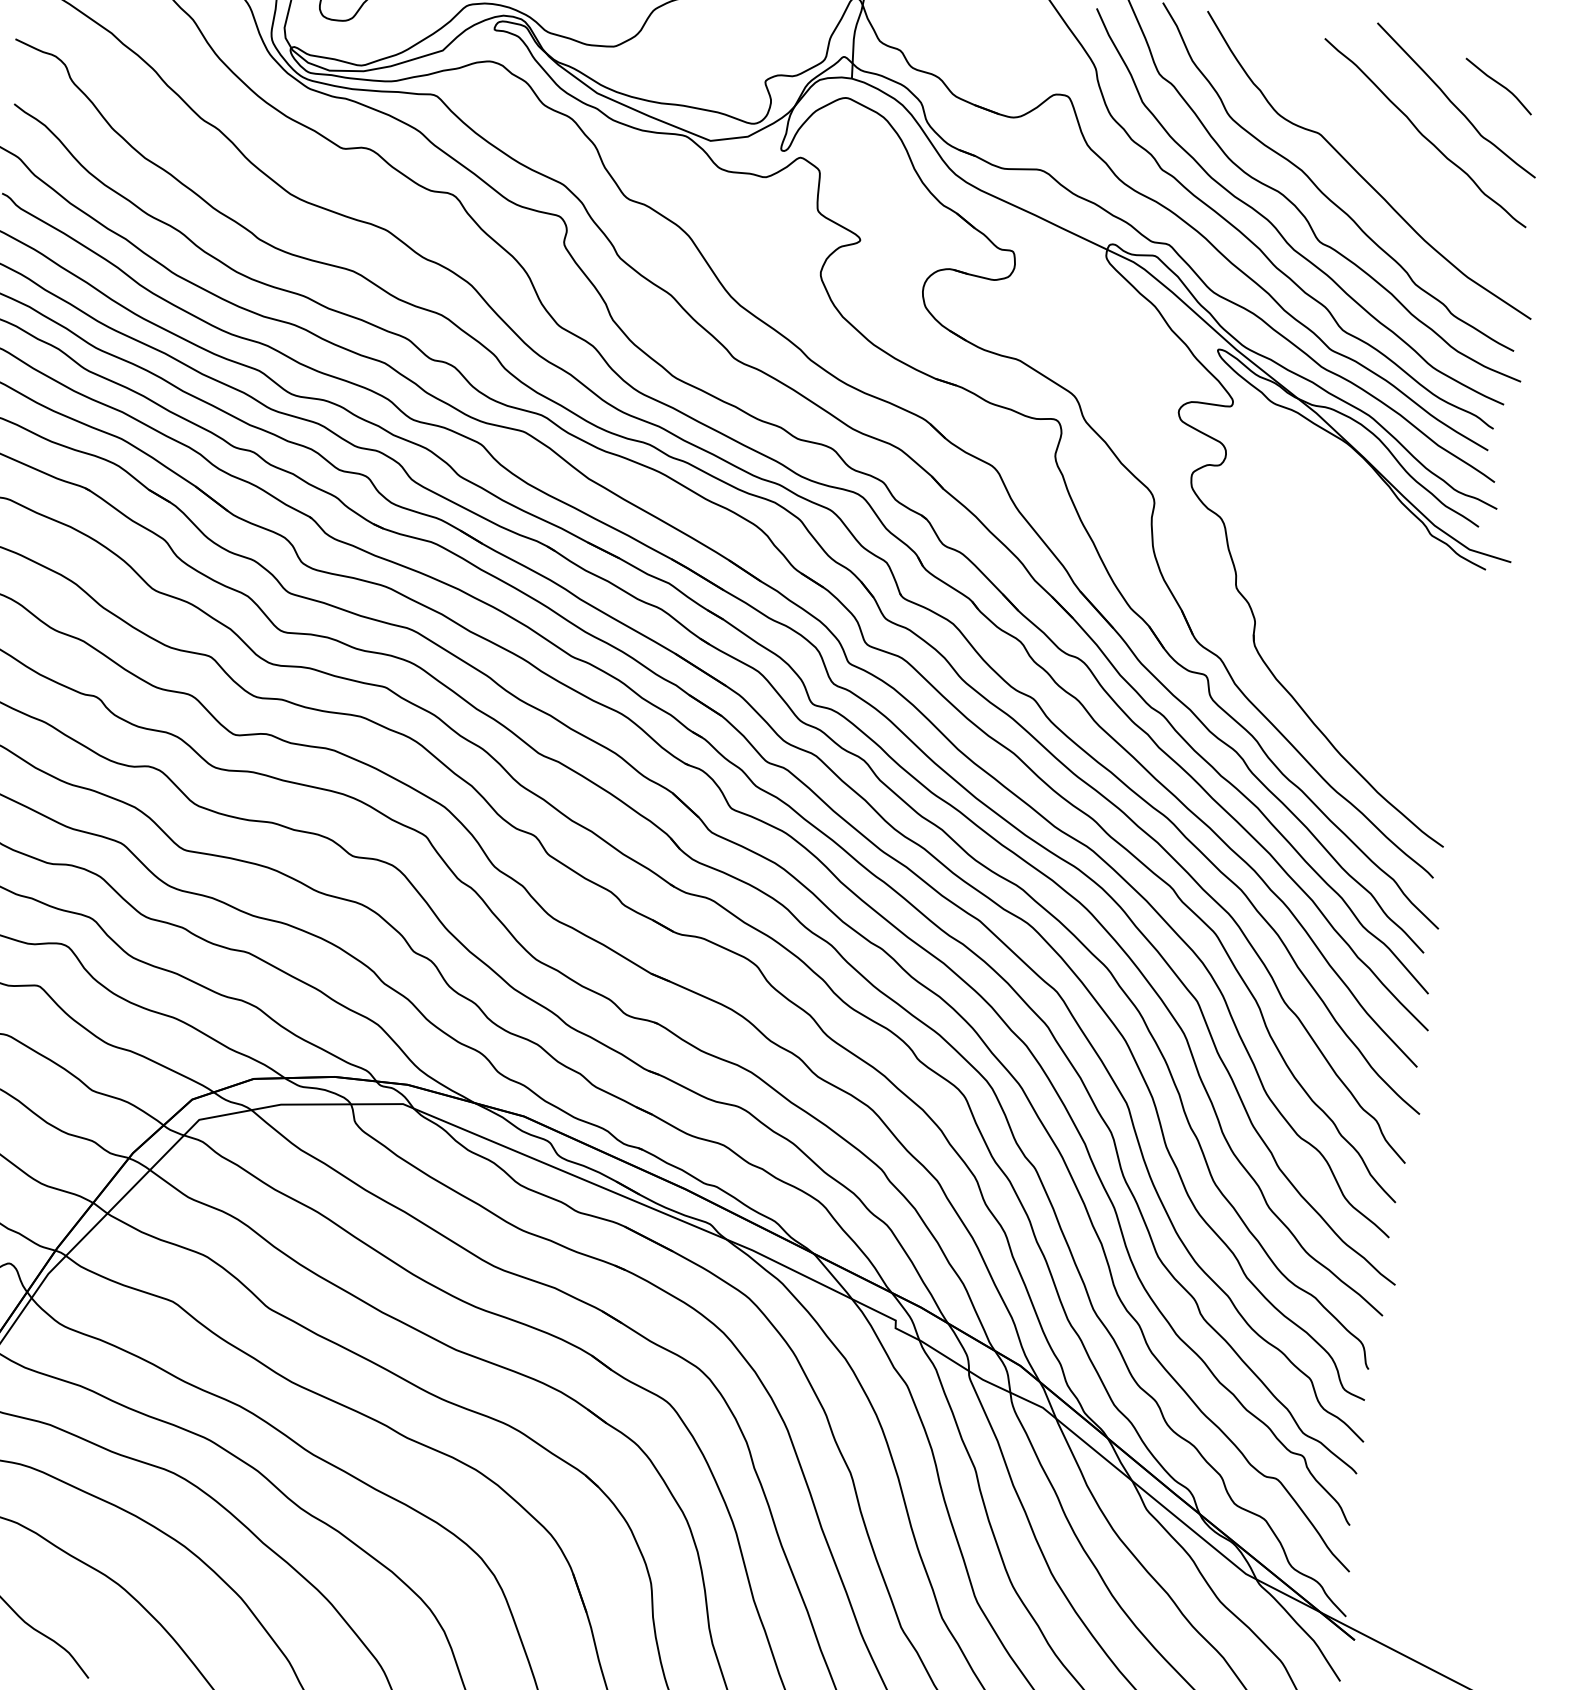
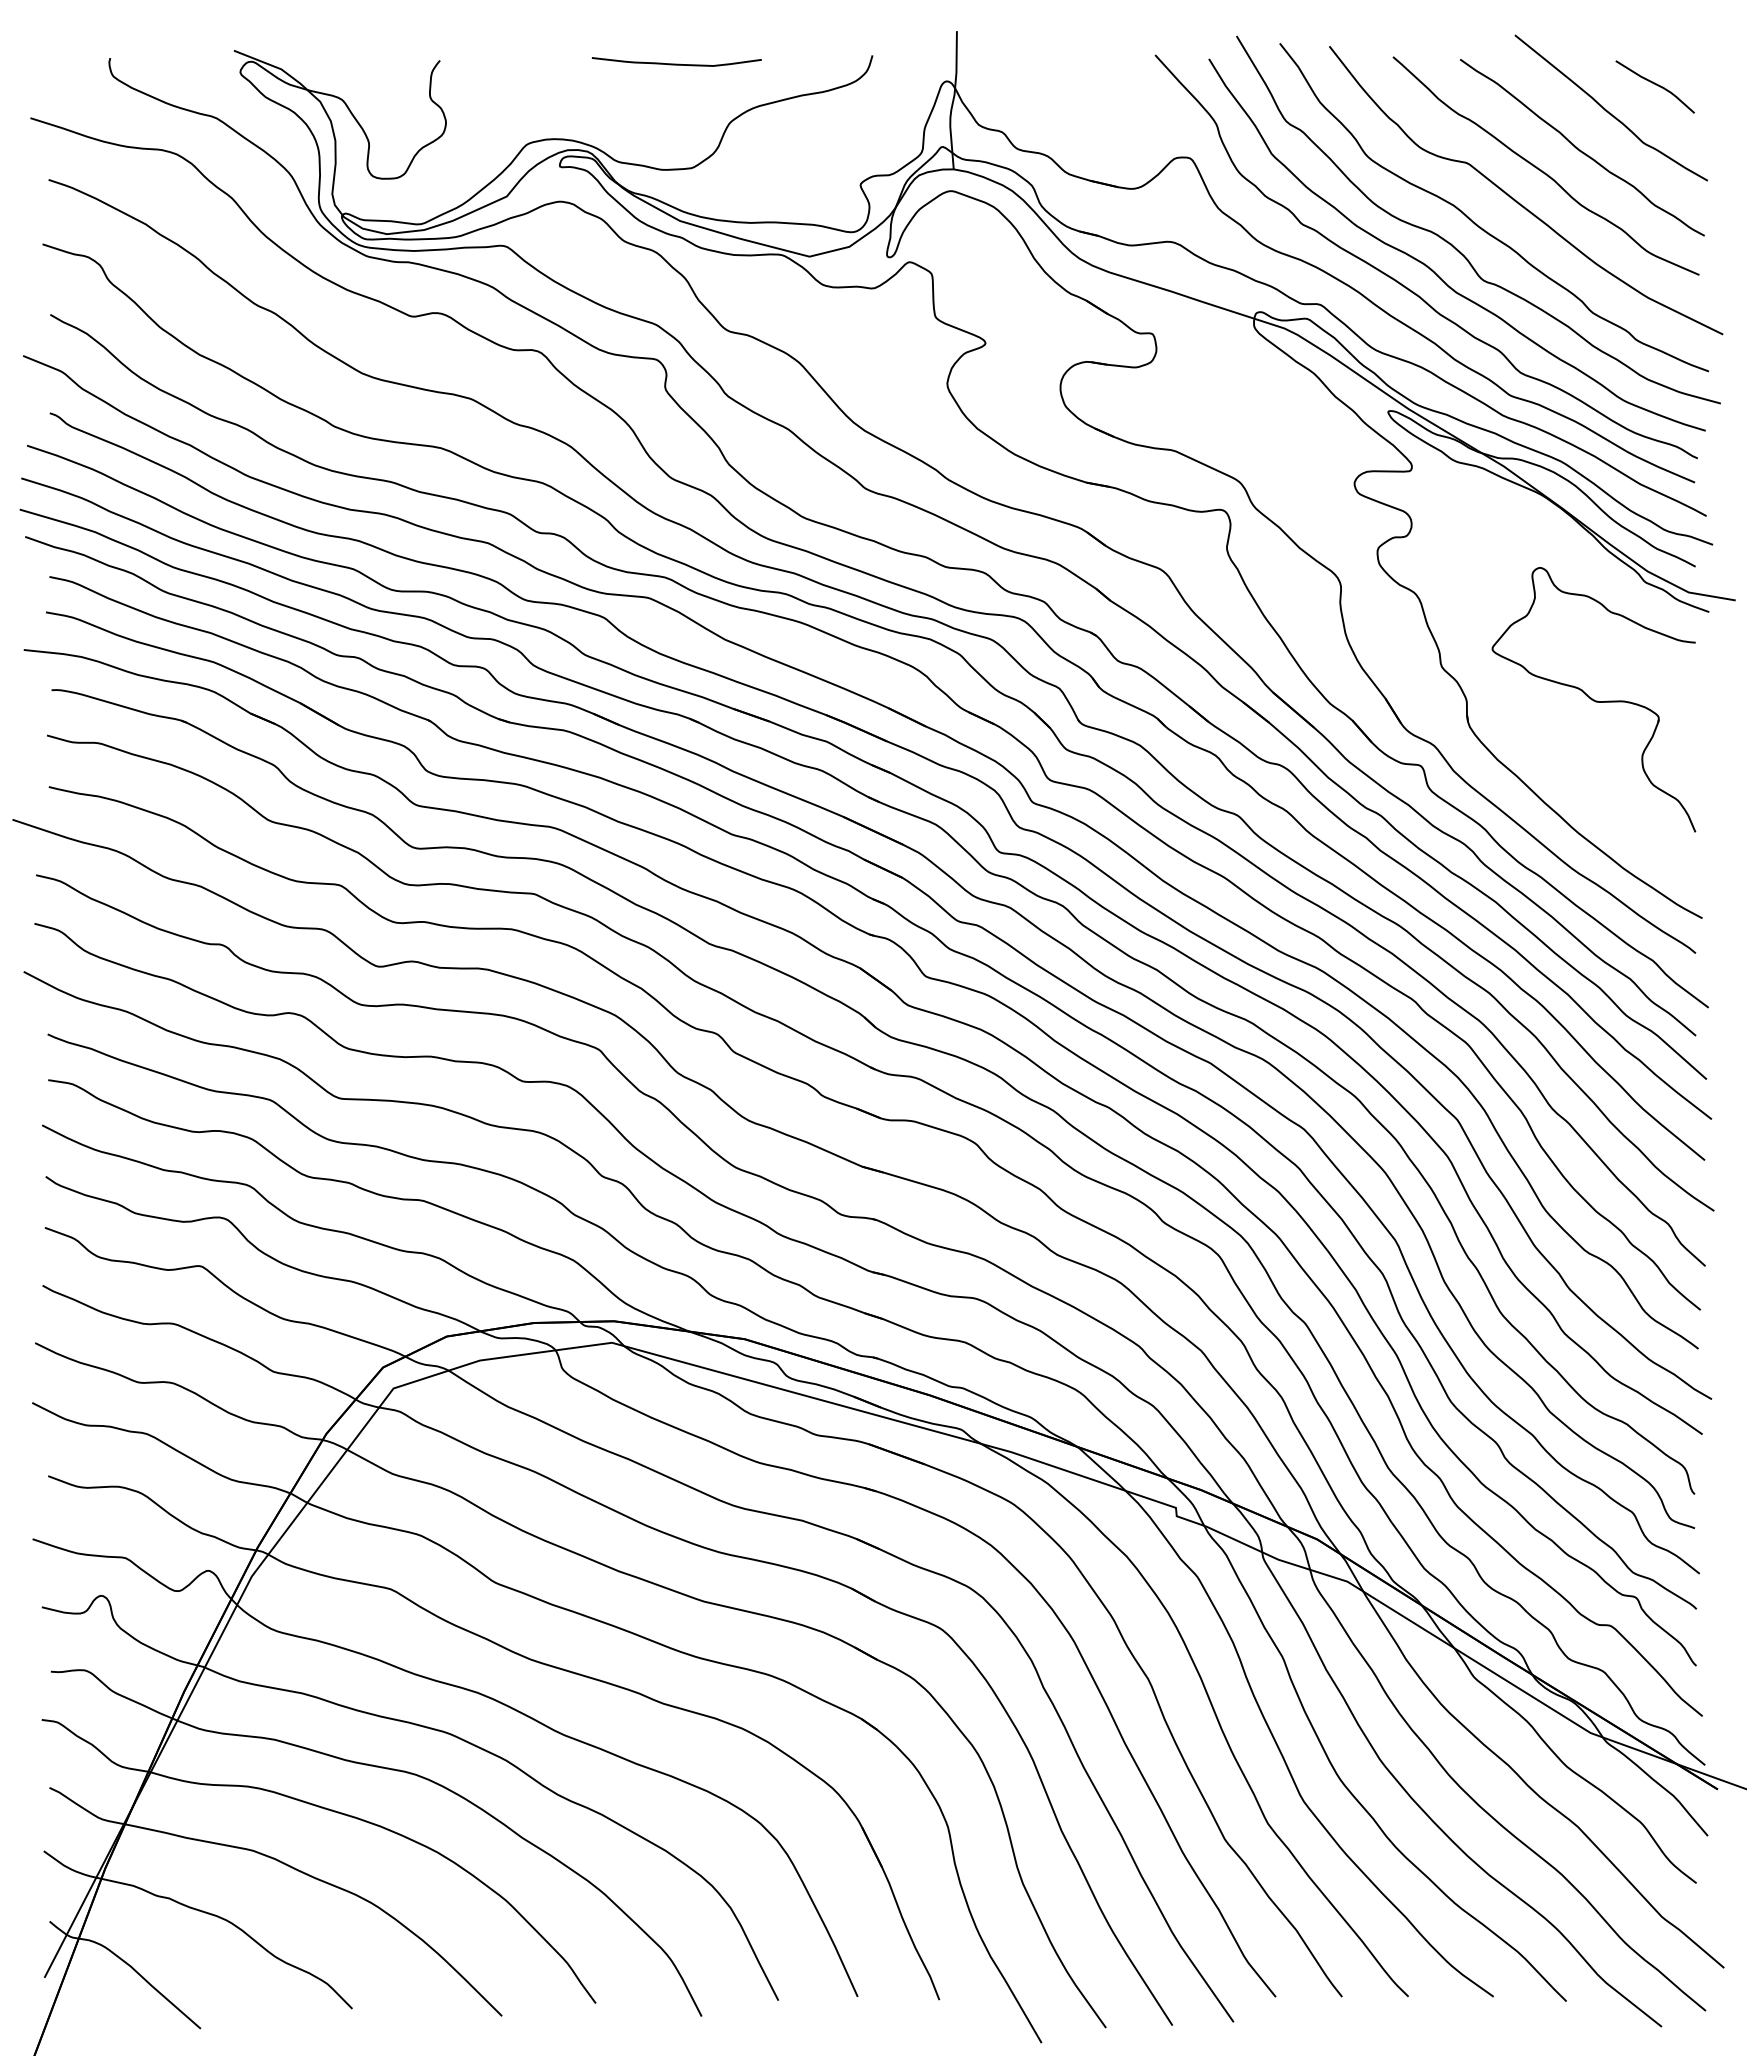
curve: (1385, 148) -> (1541, 169), added
part: (1370, 635) -> (1593, 699), added

